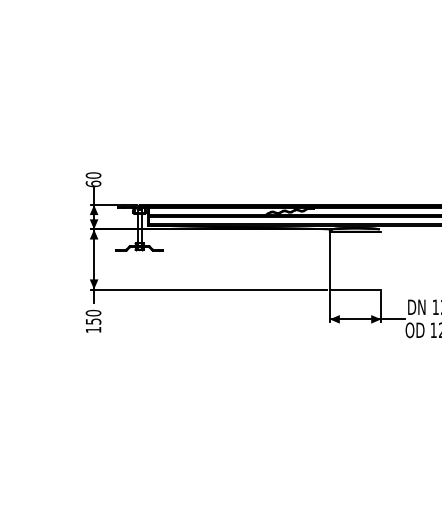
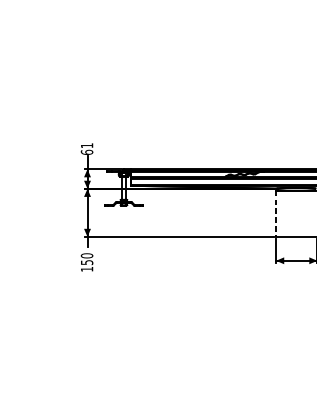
text: (93, 175) -> (87, 145), 60 -> 61
line: (329, 260) -> (275, 213), solid -> dashed

